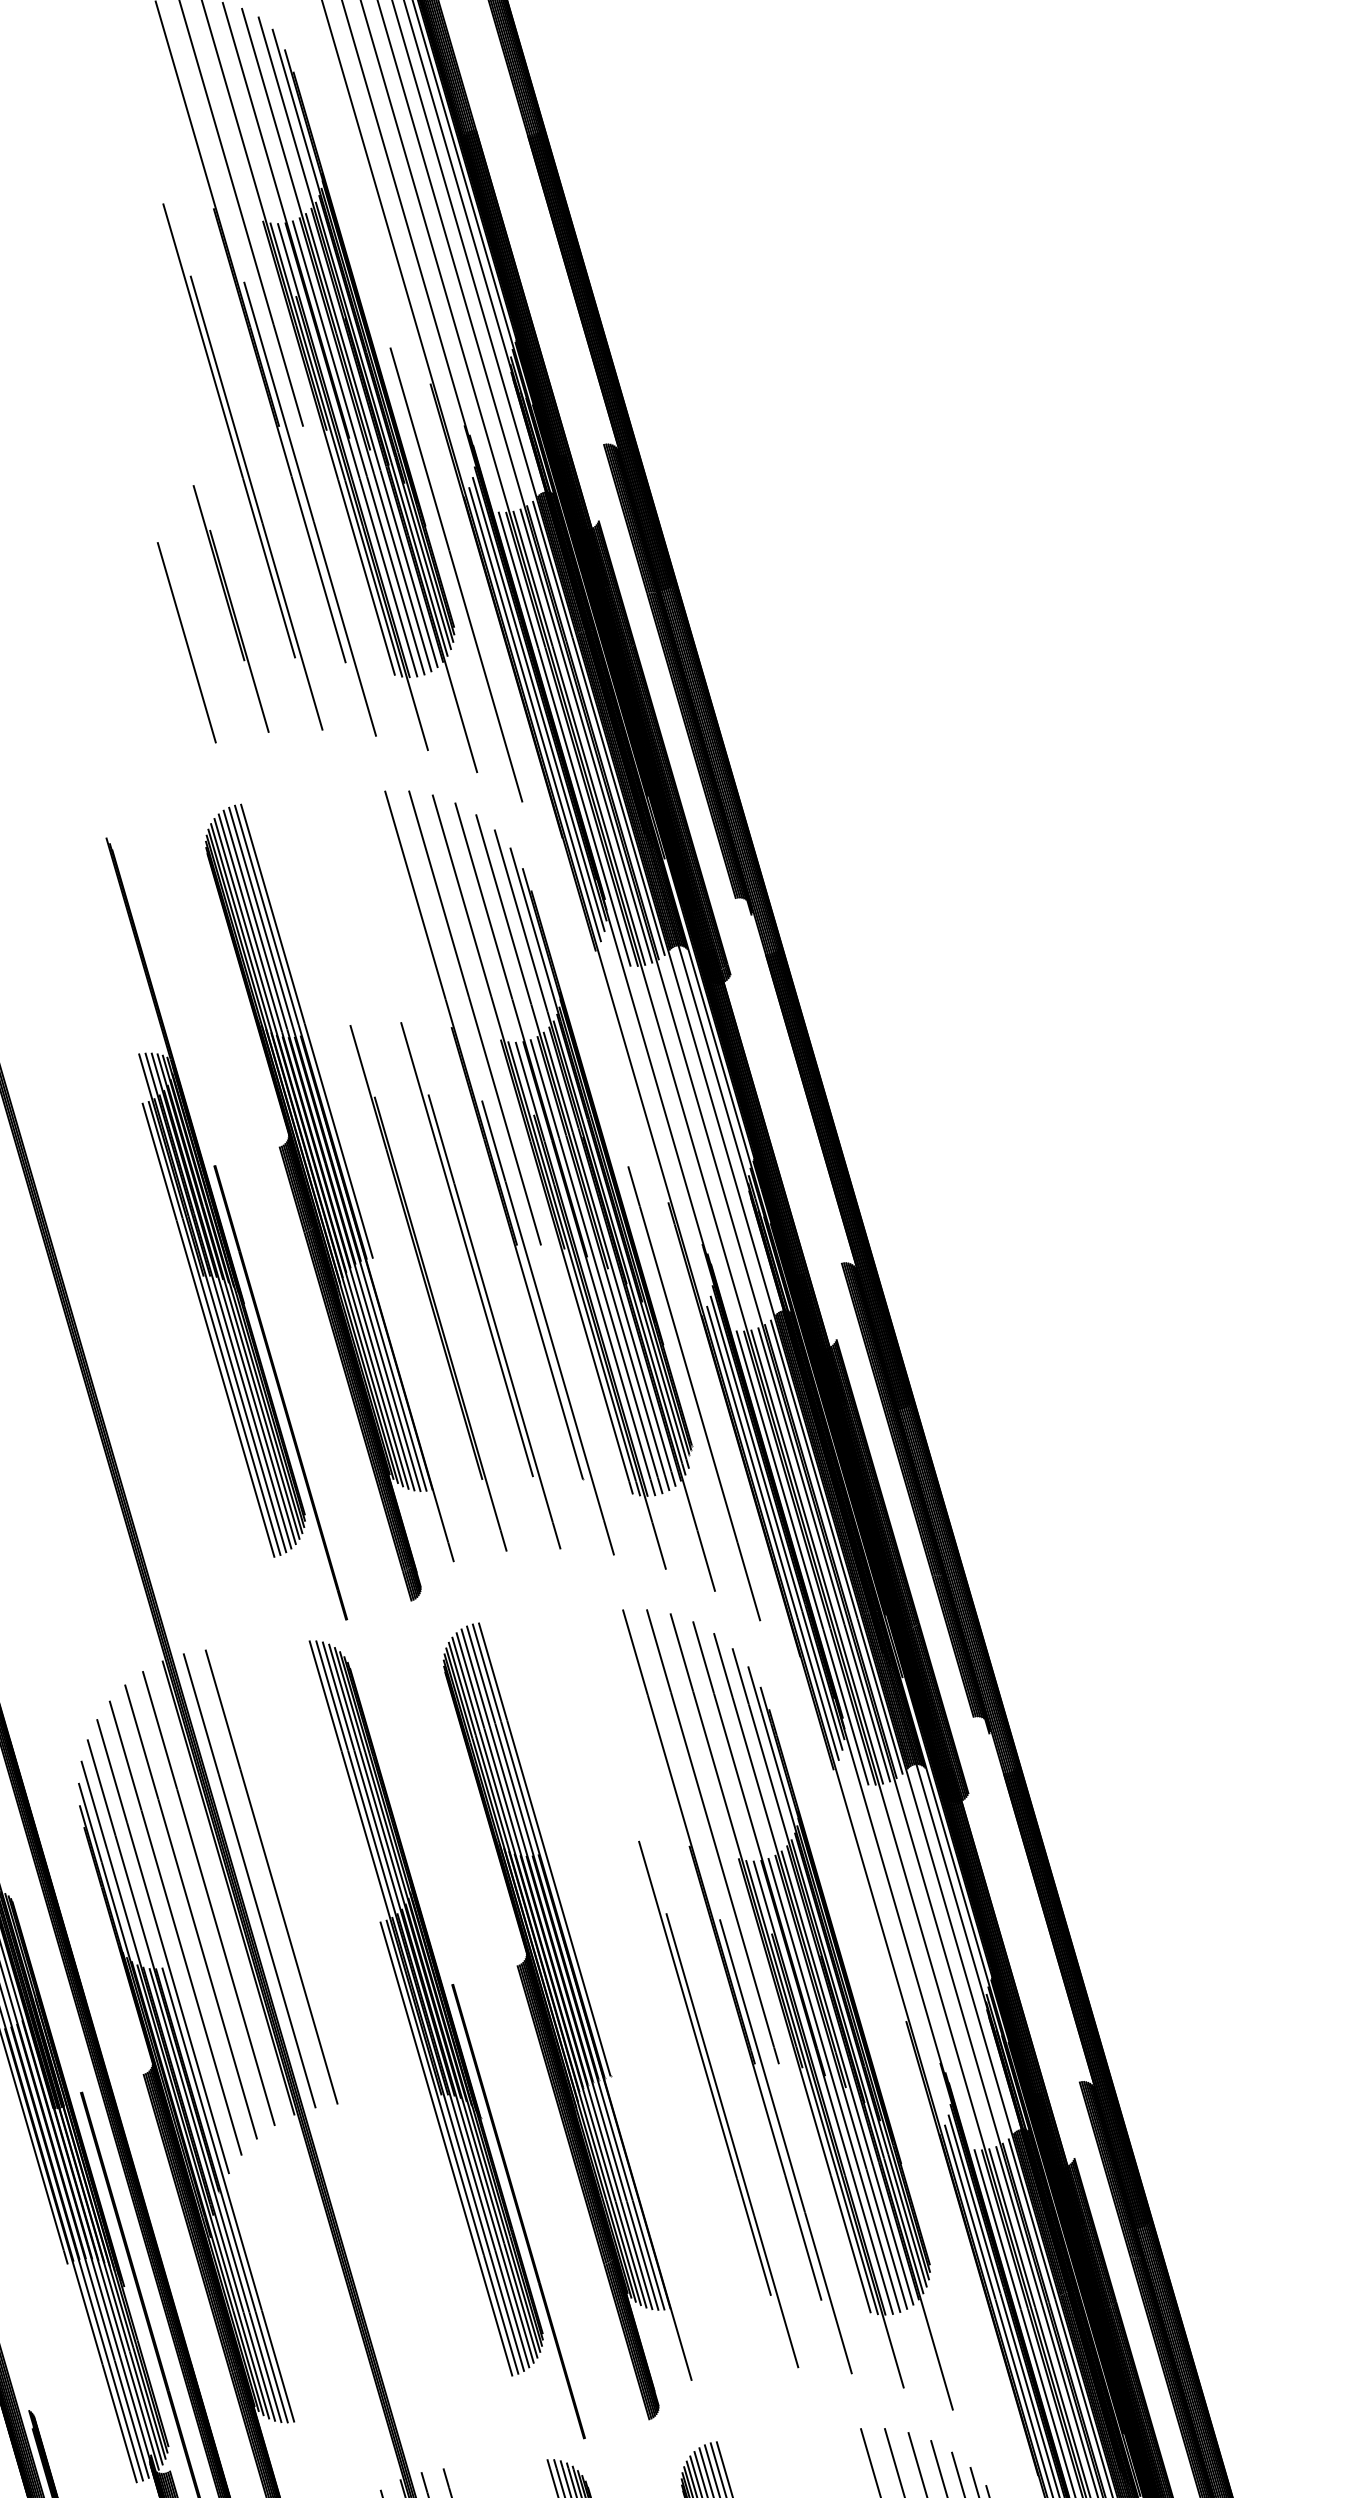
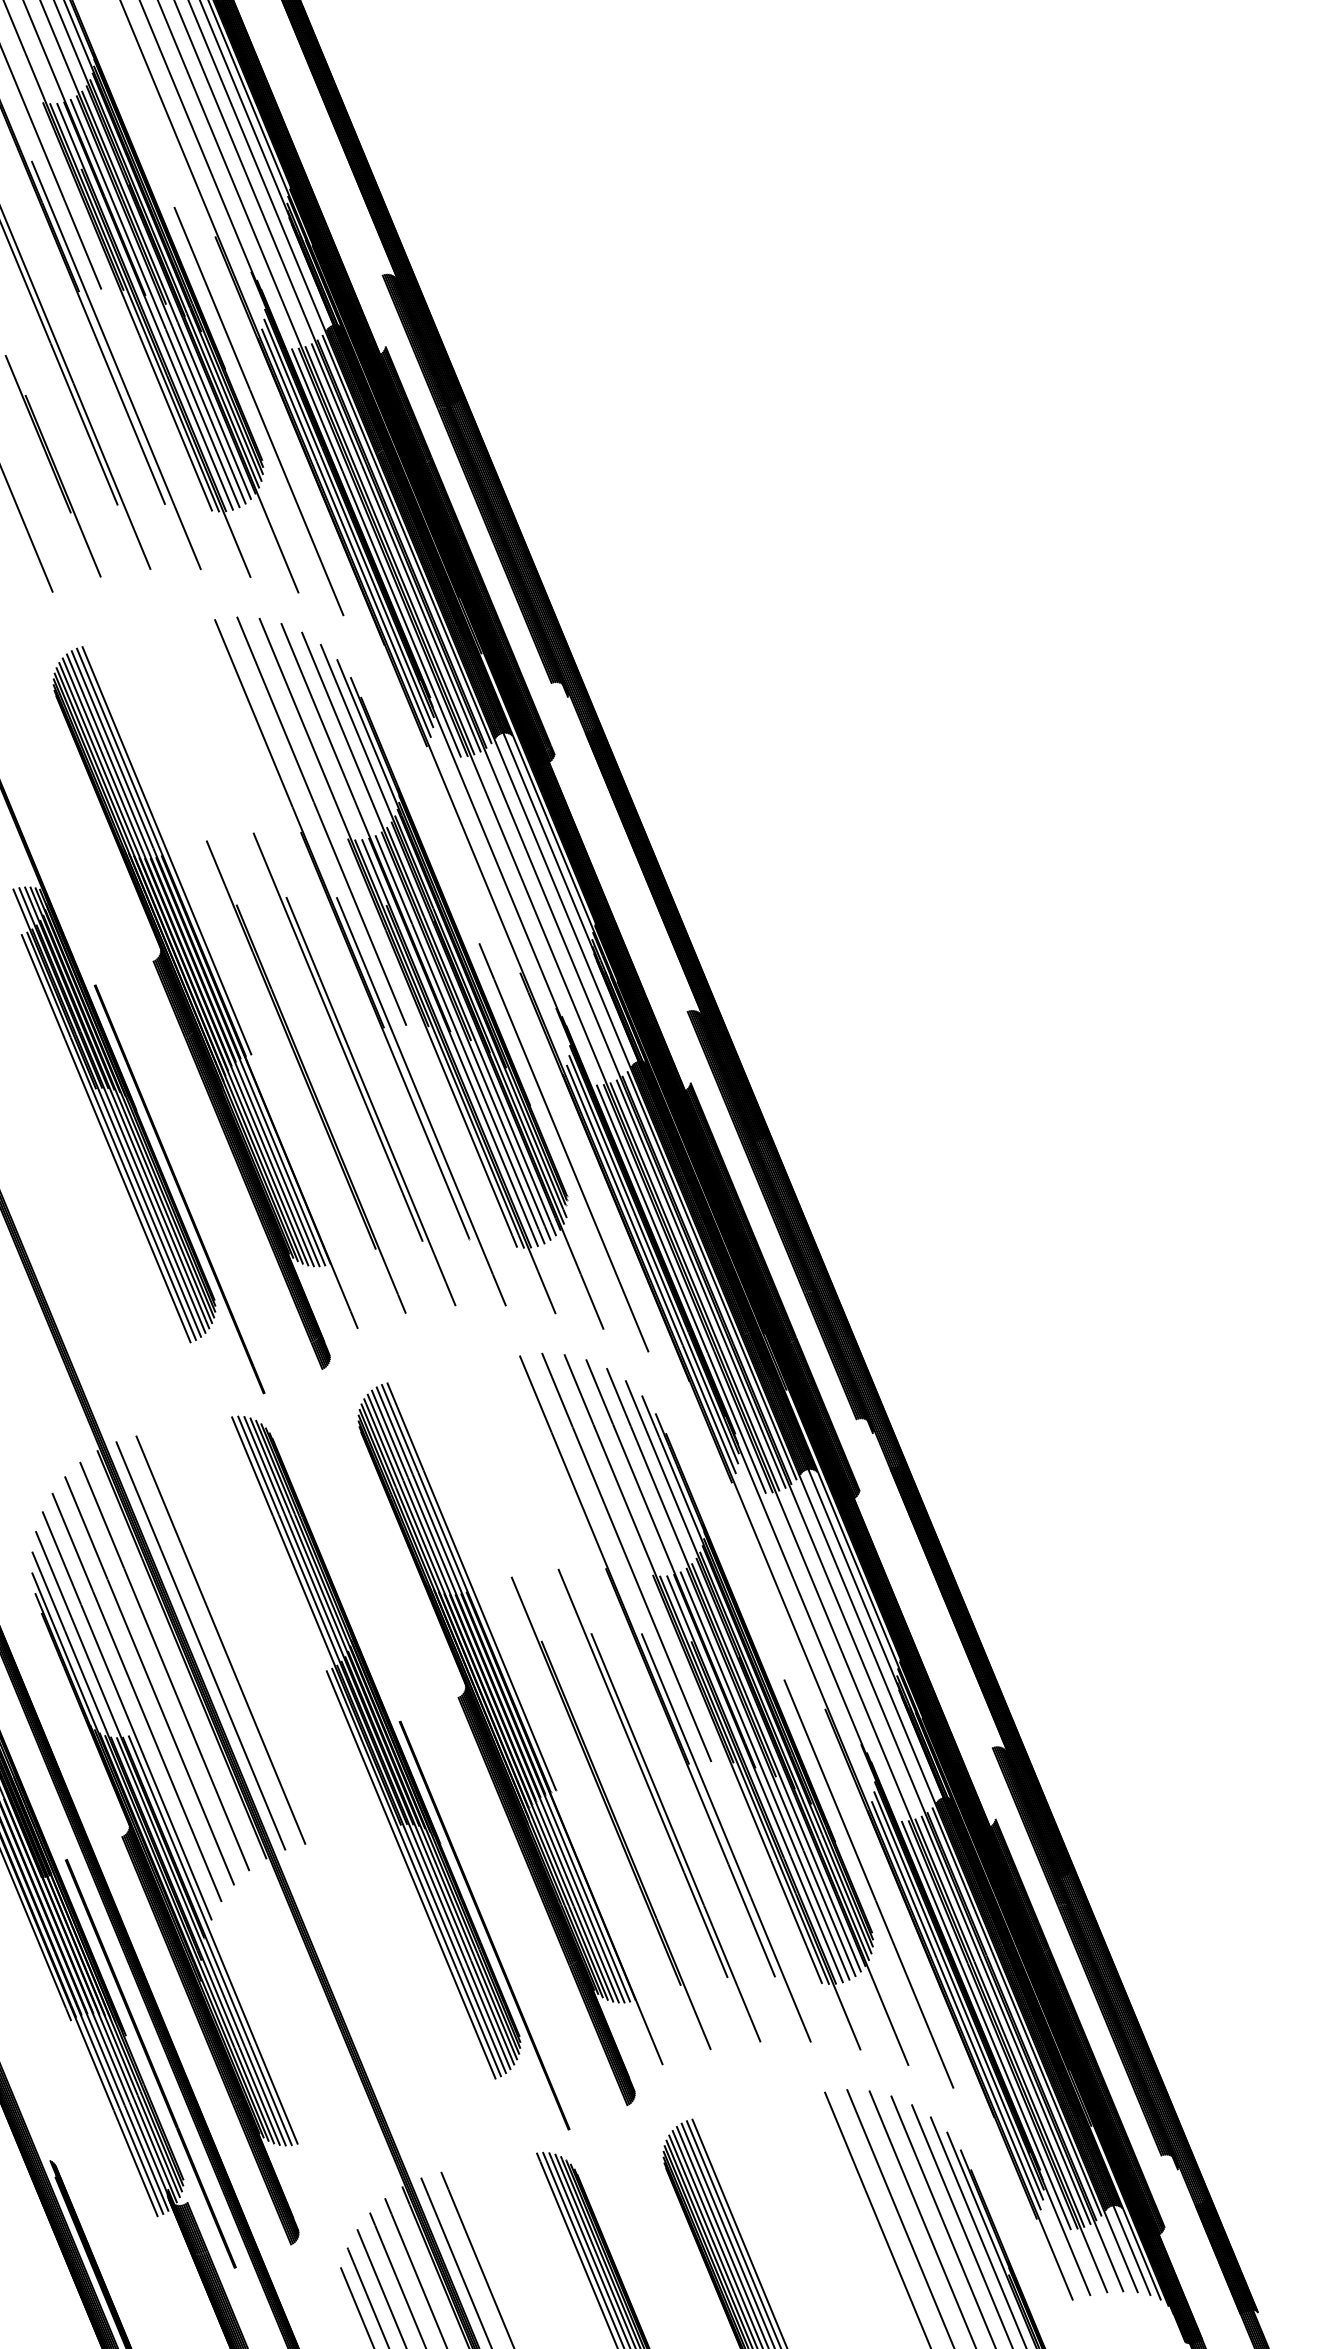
part: (665, 2106) -> (610, 1812), added
line: (931, 2211) -> (868, 1883), added

